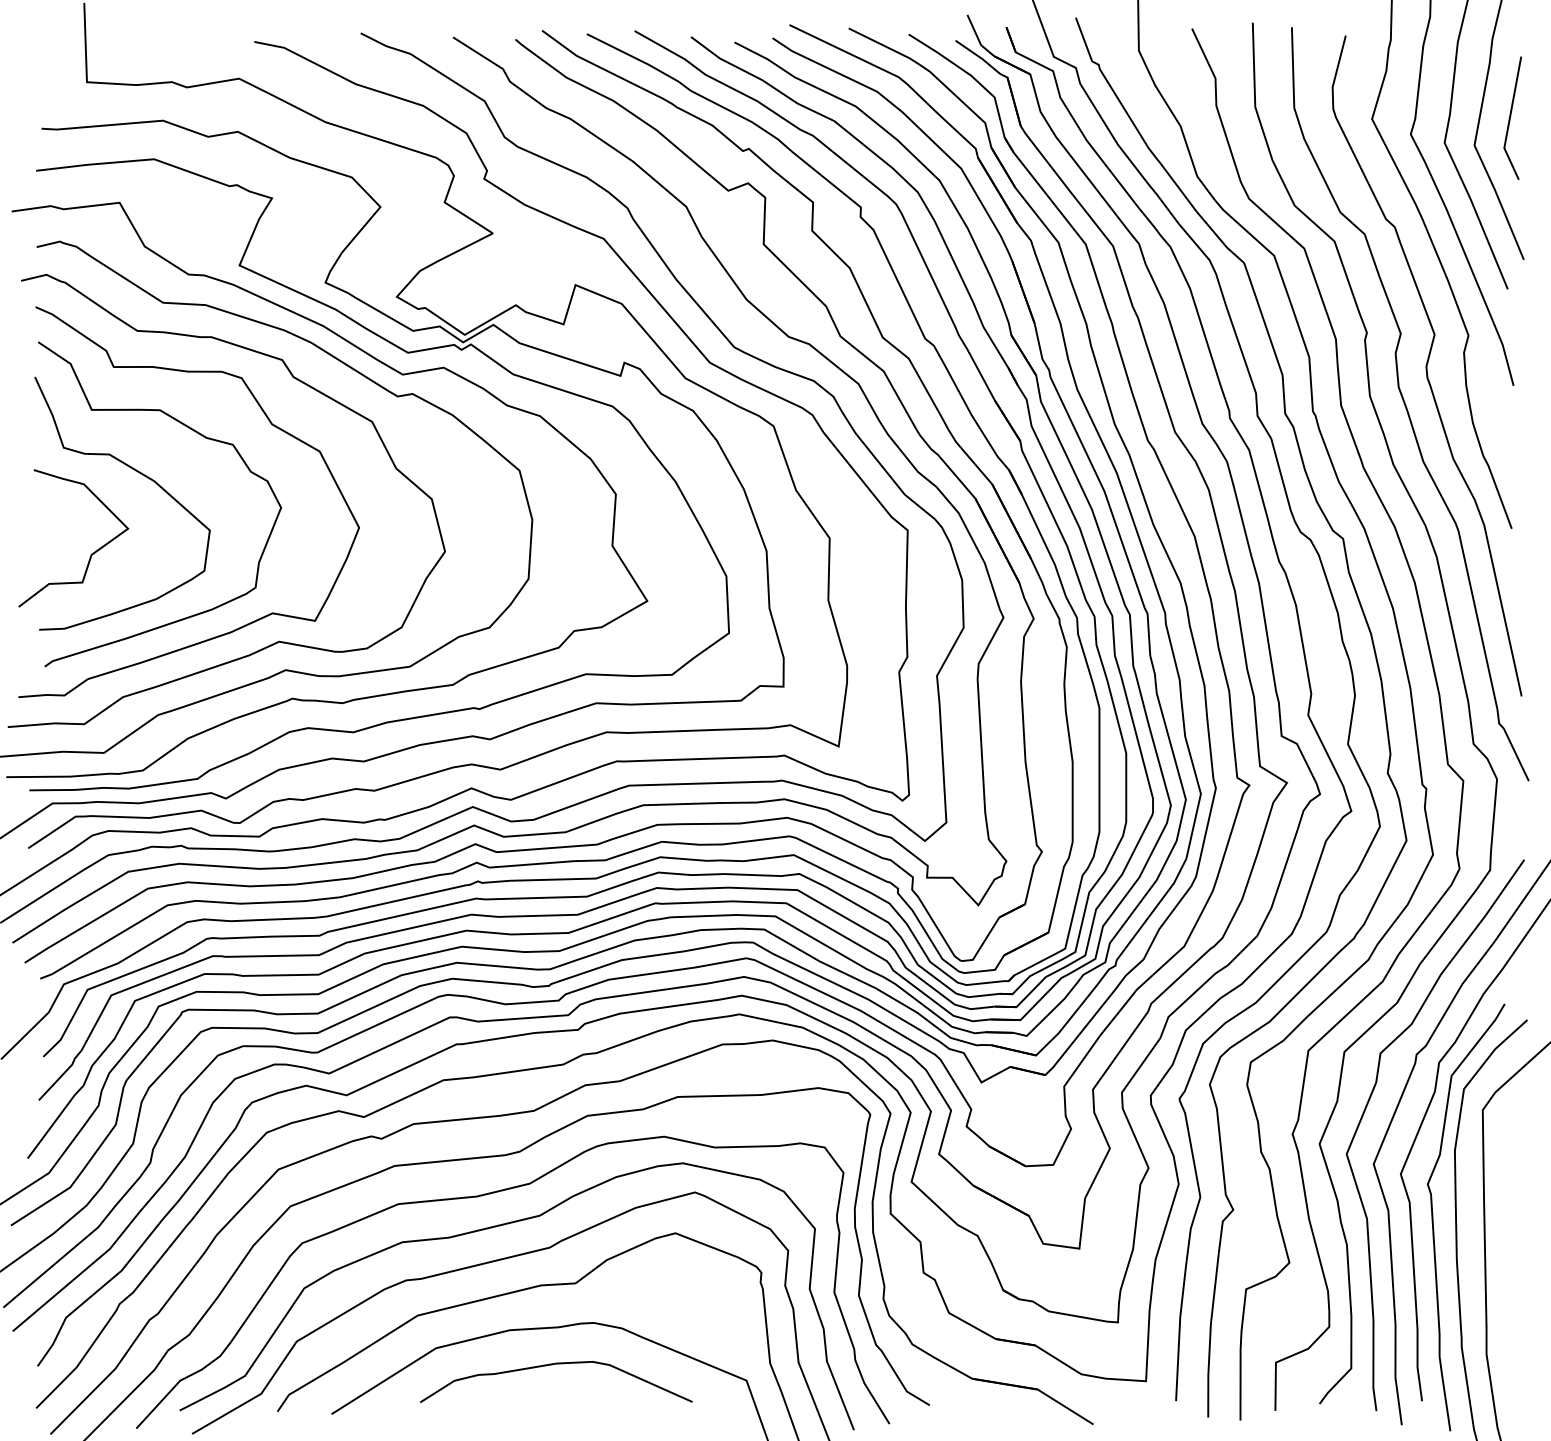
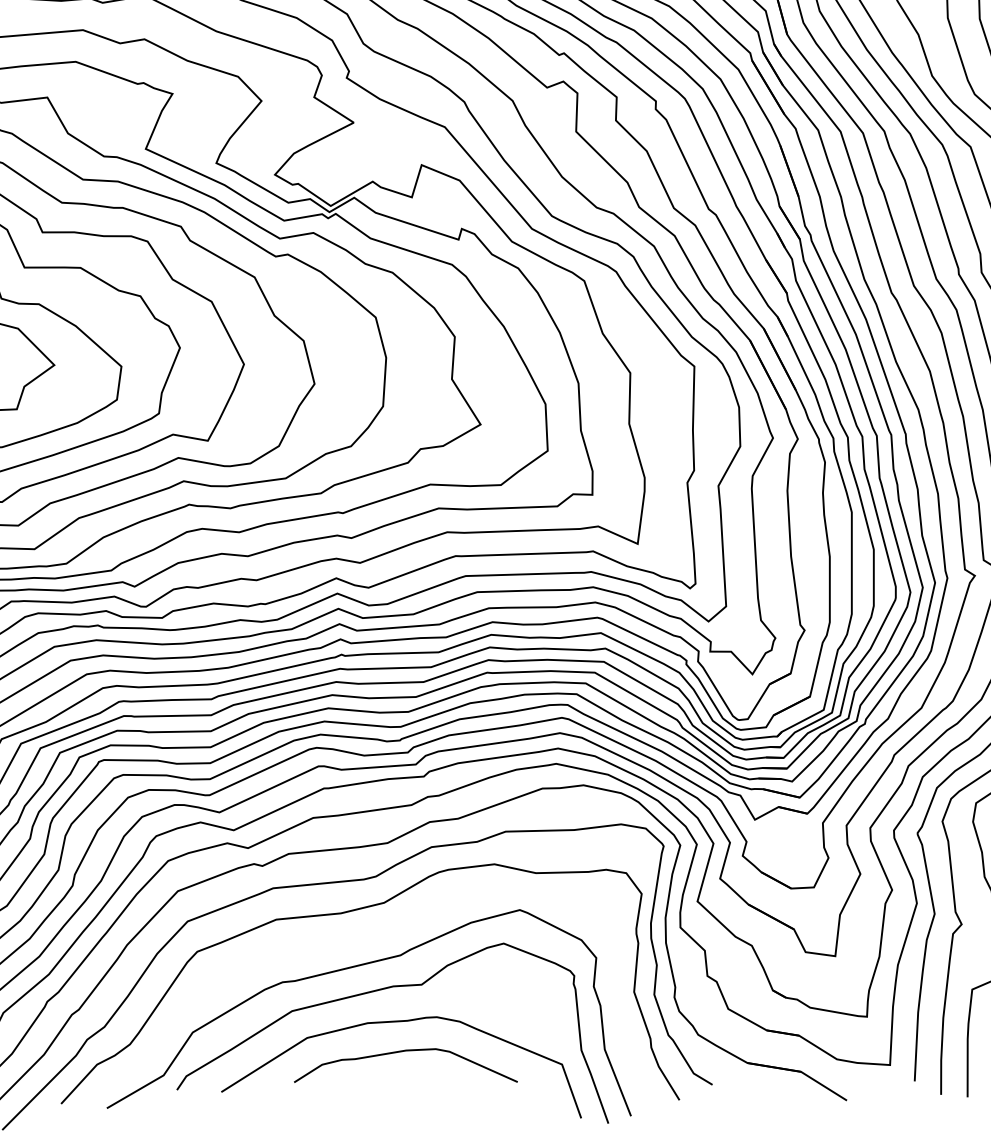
curve: (500, 1226) -> (360, 938), removed

